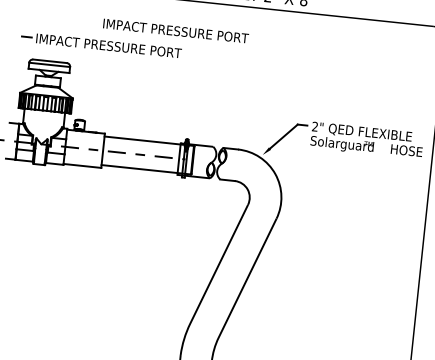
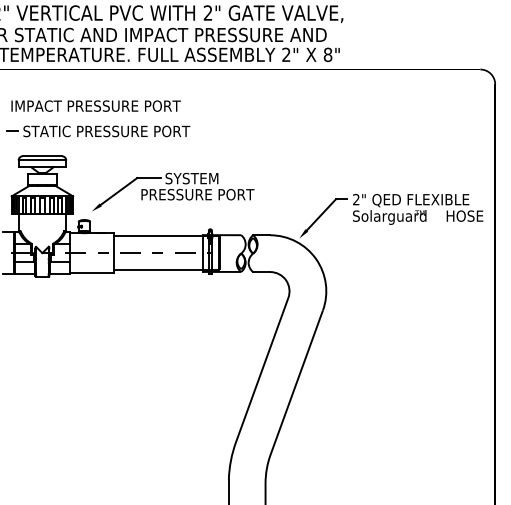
text: (175, 30) -> (95, 105), moved
text: (108, 46) -> (108, 131), IMPACT PRESSURE PORT -> STATIC PRESSURE PORT
part: (159, 103) -> (173, 191), added

